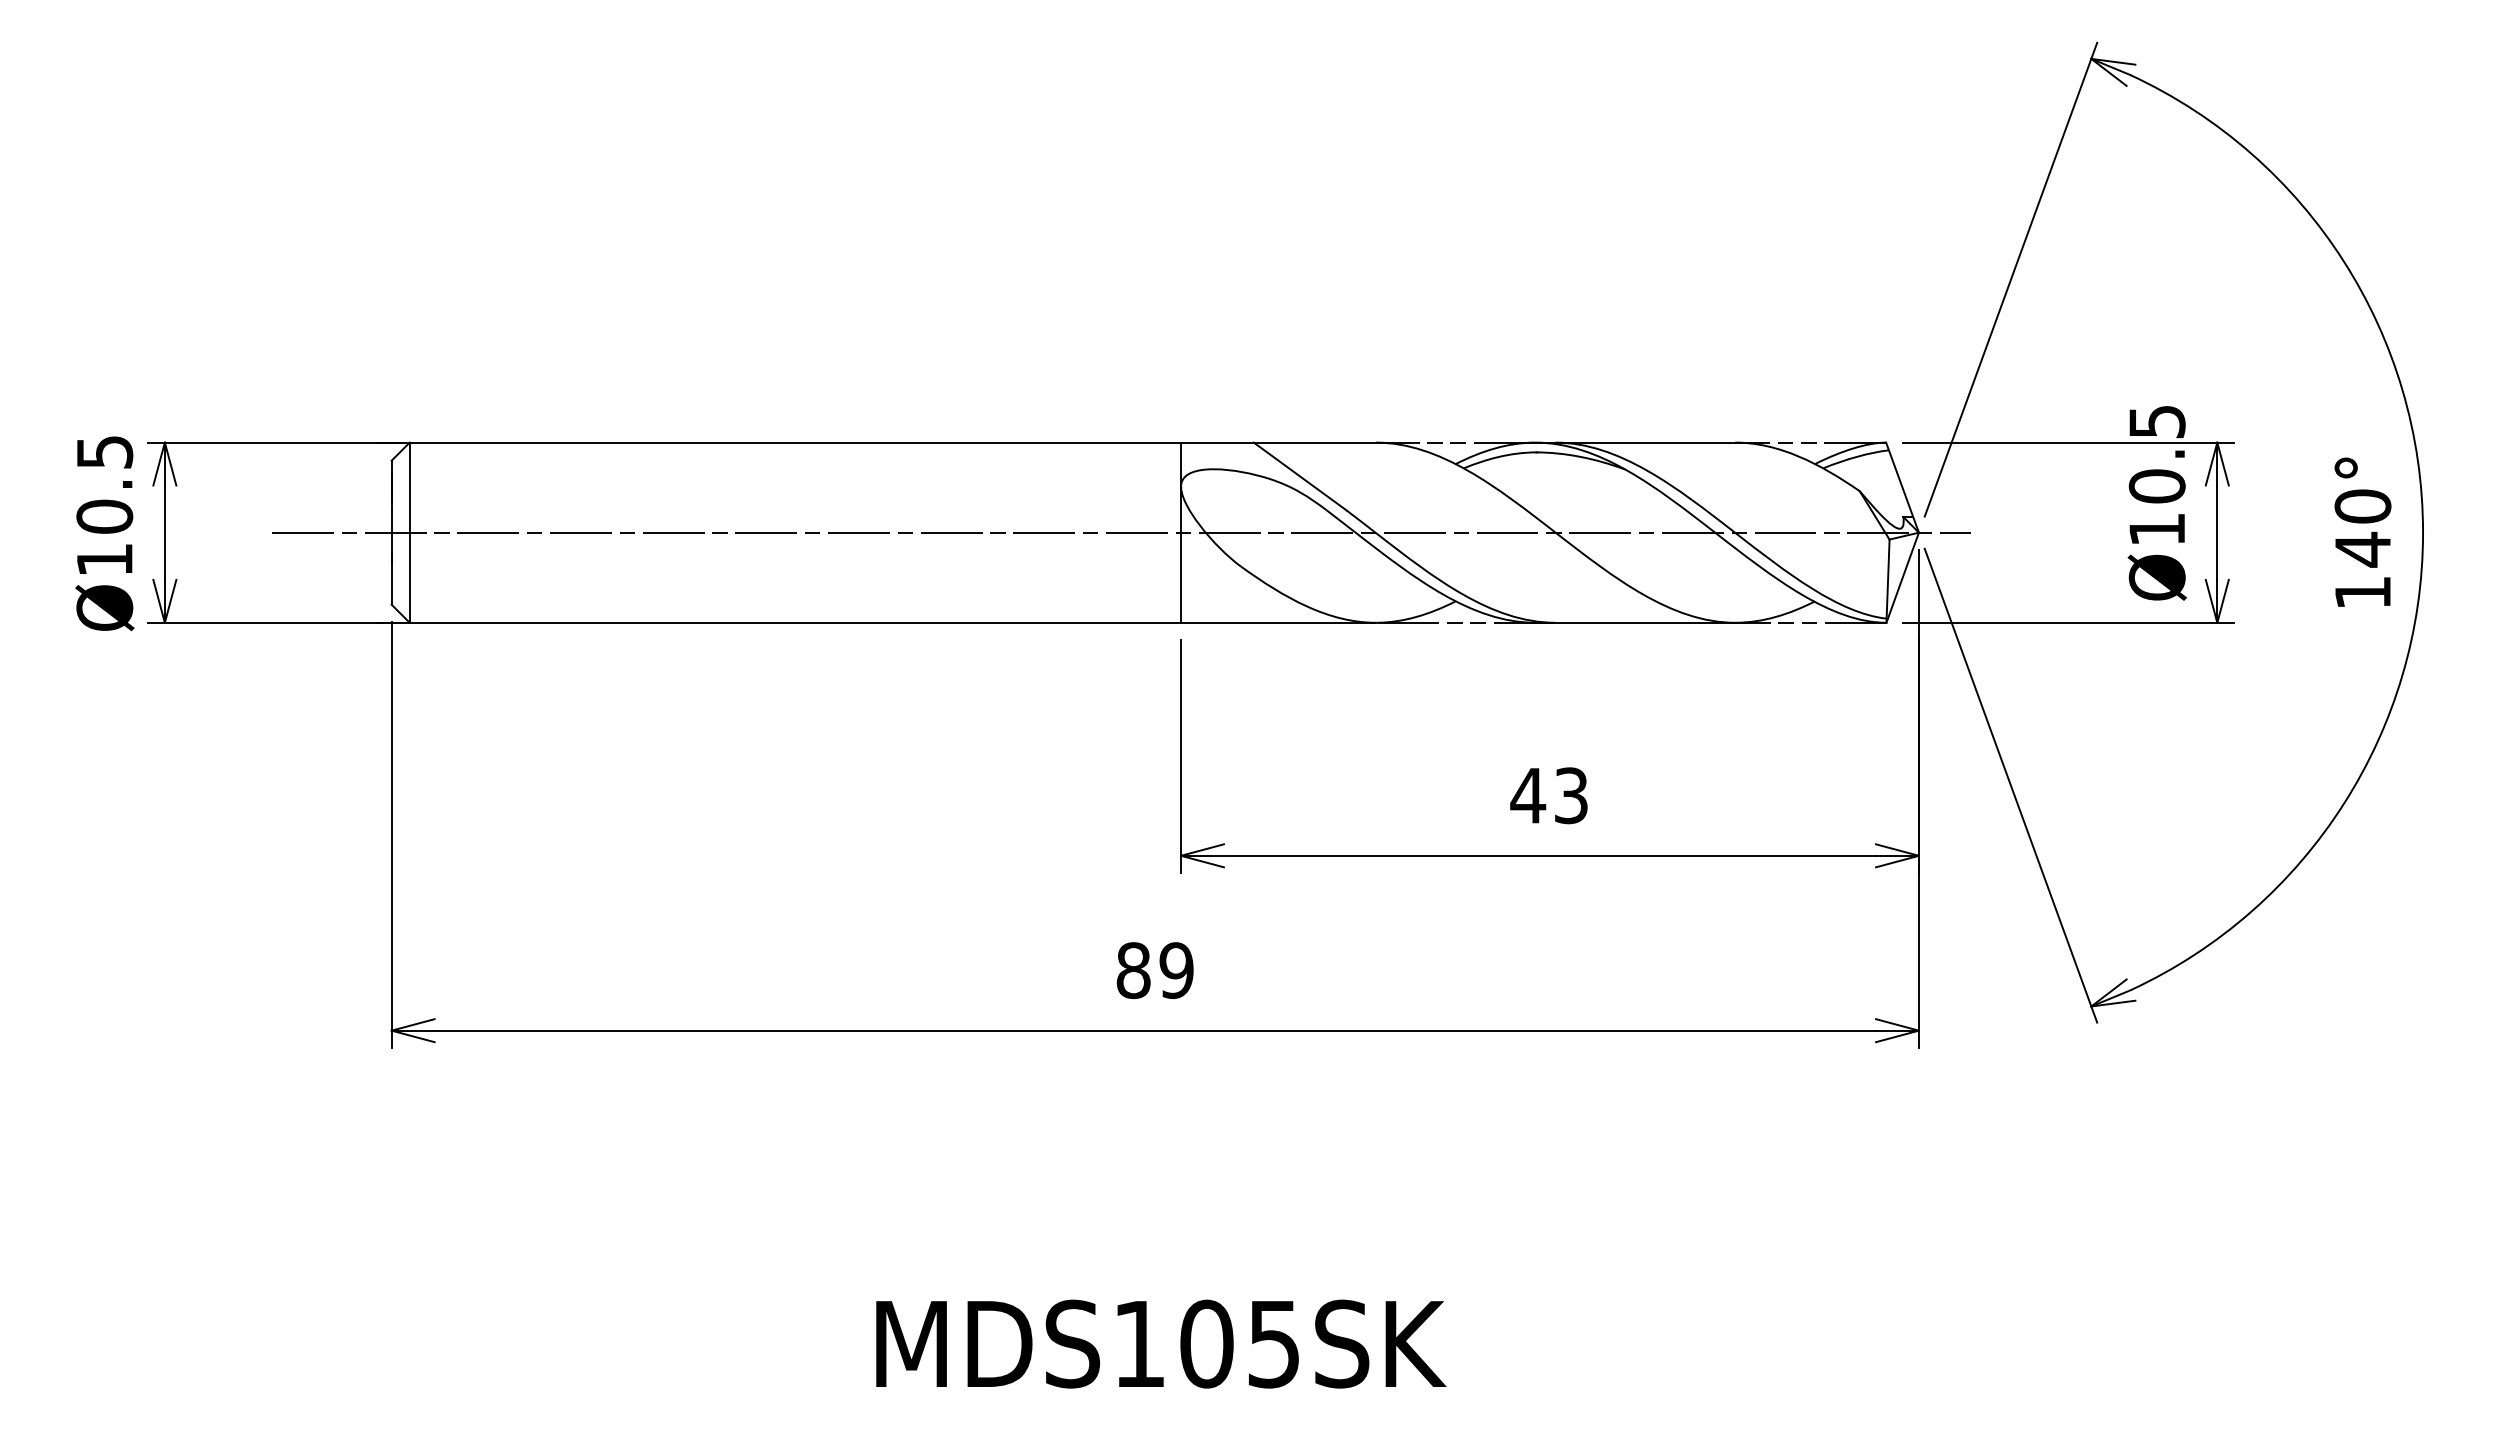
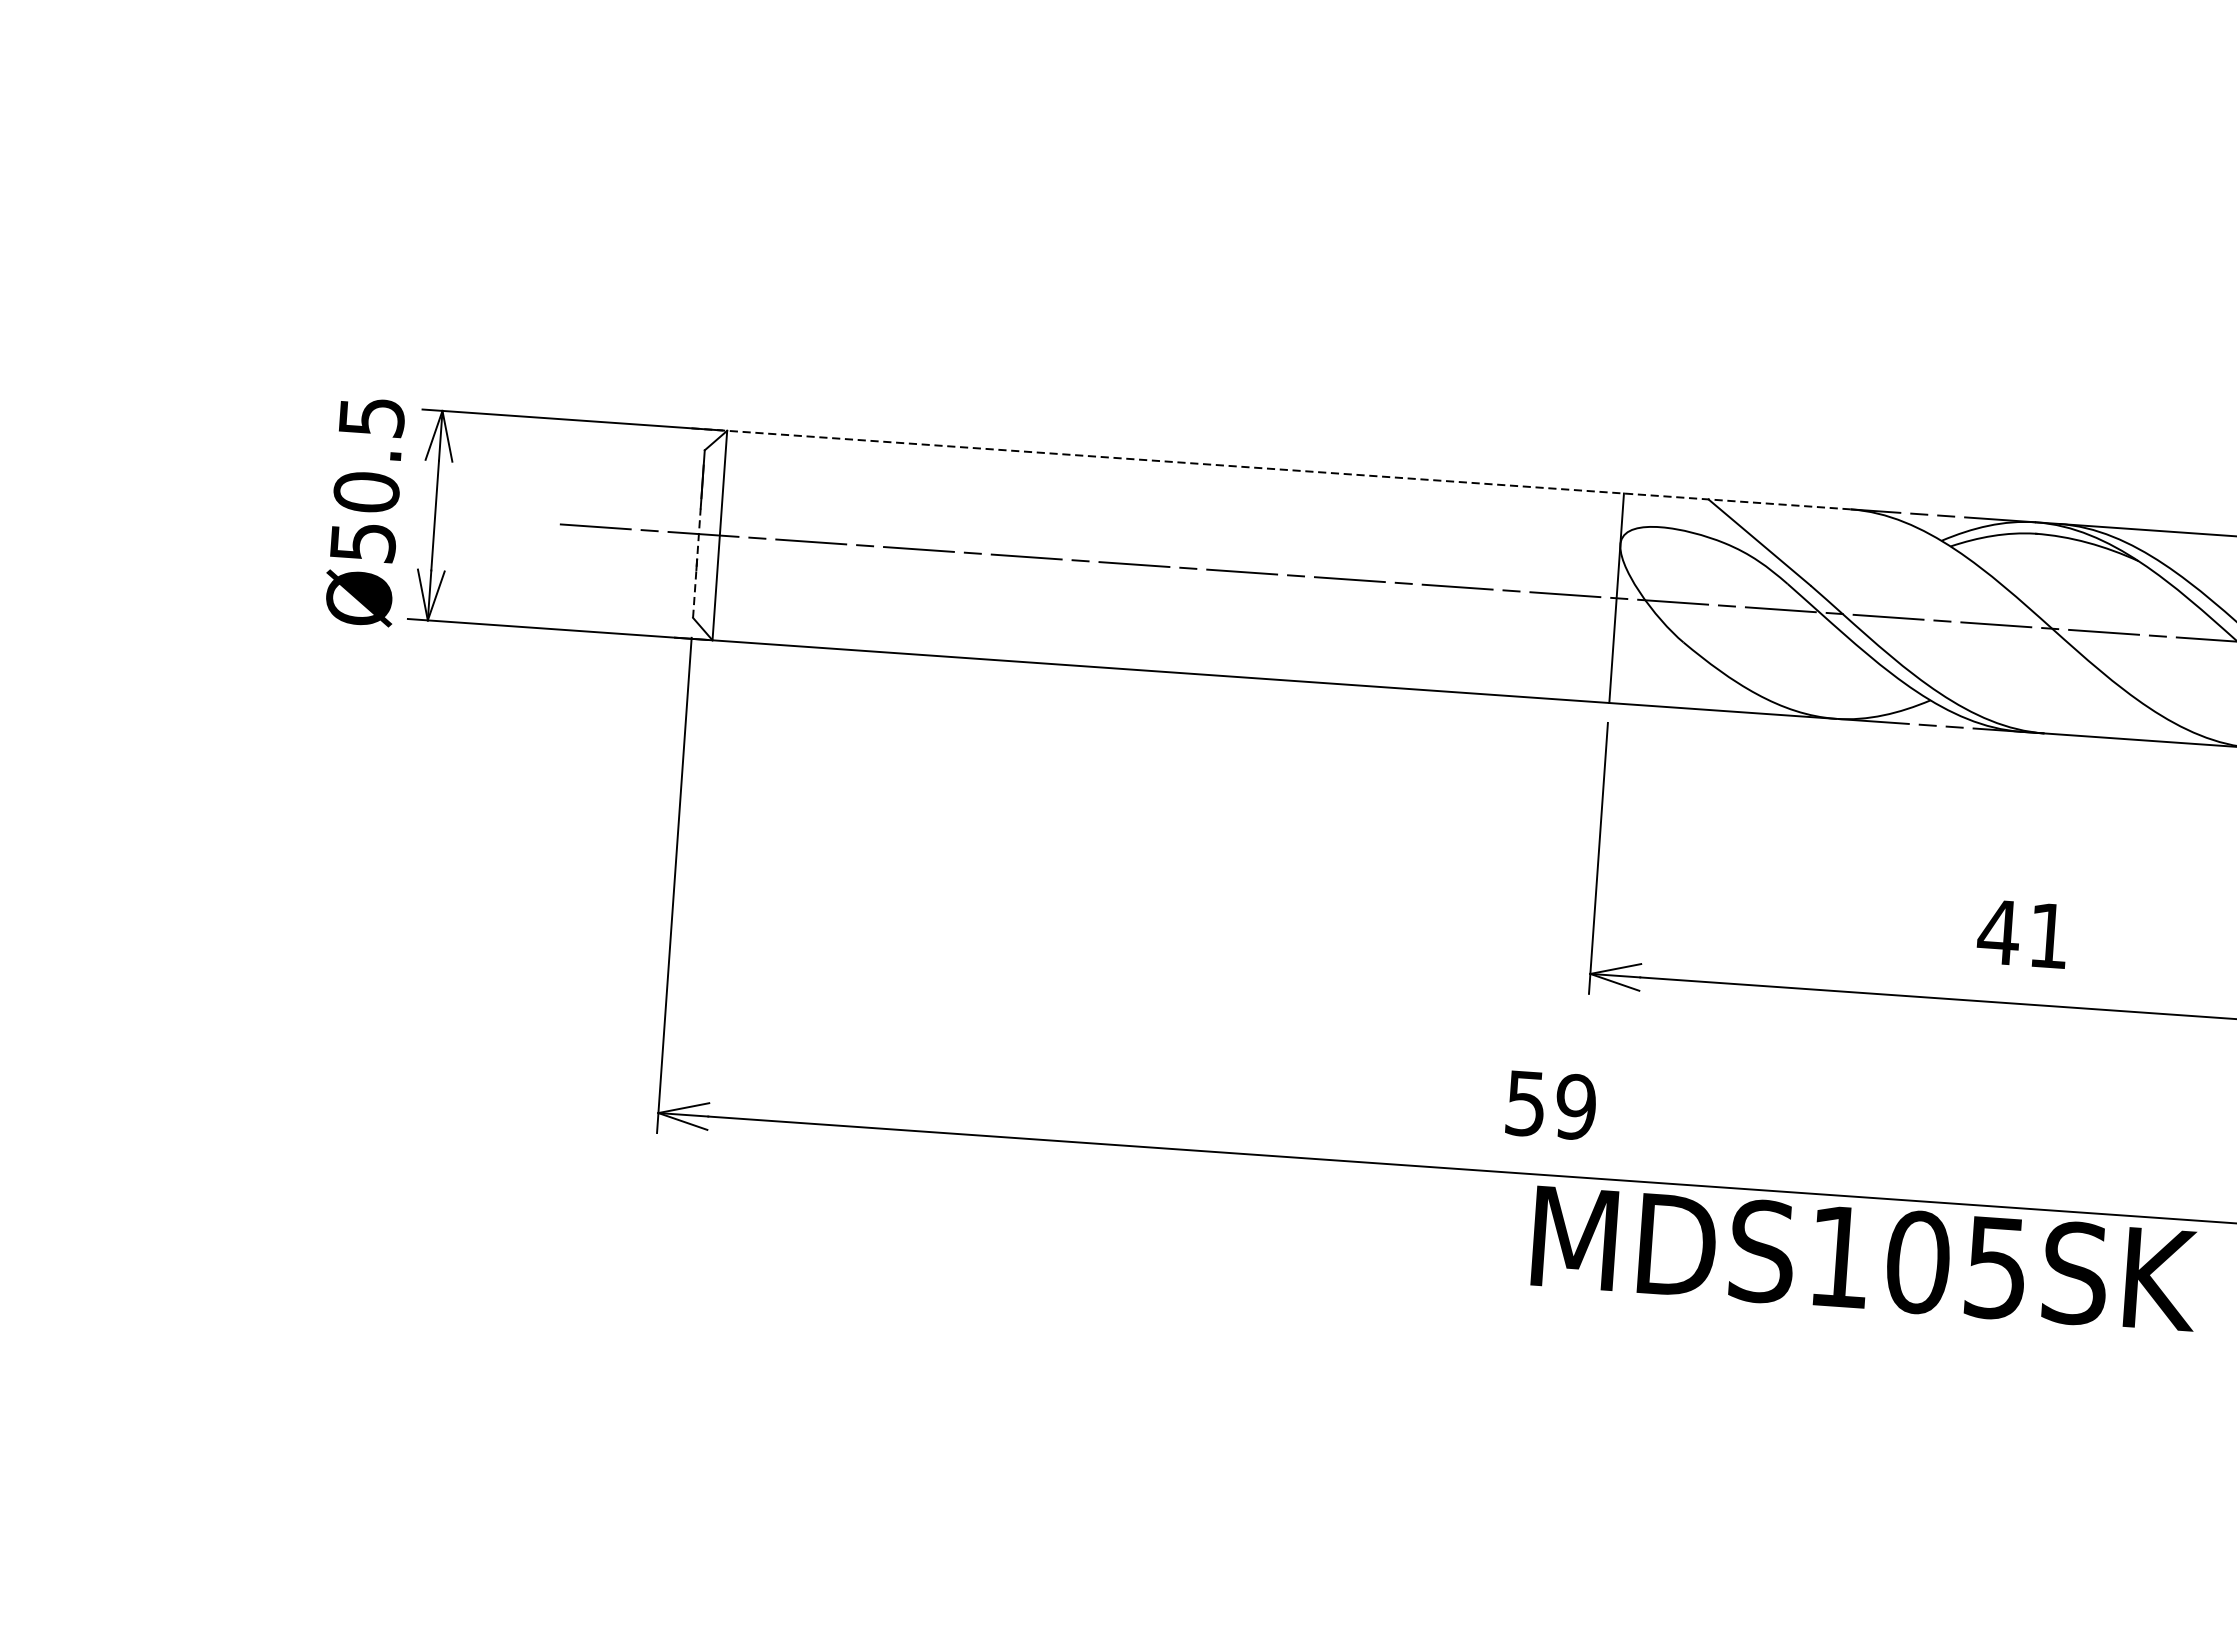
line: (876, 442) -> (1269, 468), solid -> dashed
line: (391, 557) -> (696, 562), solid -> dashed
text: (105, 560) -> (363, 543), Ø10.5 -> Ø50.5
text: (1571, 795) -> (2049, 935), 43 -> 41
text: (1133, 970) -> (1525, 1103), 89 -> 59
text: (1161, 1343) -> (1865, 1258), moved

